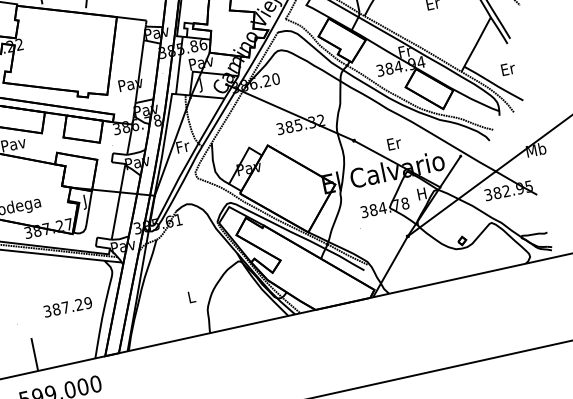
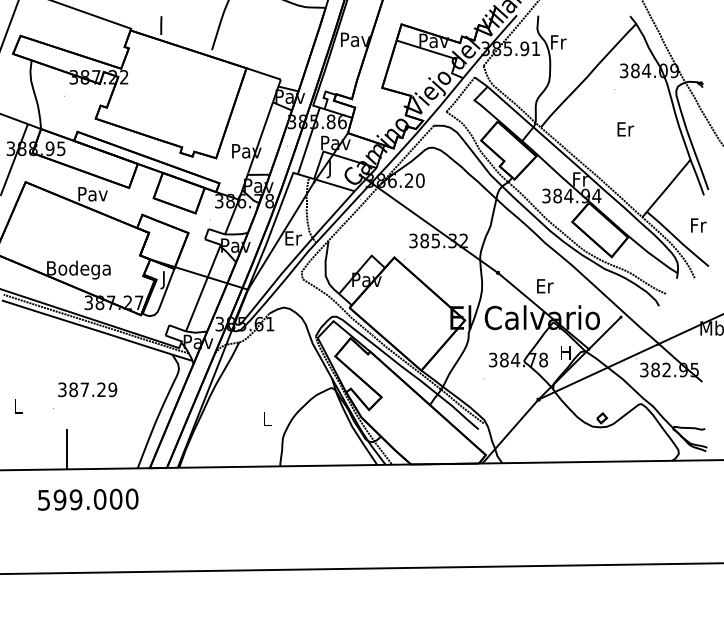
text: (508, 69) -> (698, 225), Er -> Fr
text: (183, 146) -> (293, 238), Fr -> Er
text: (67, 306) -> (87, 389), moved

